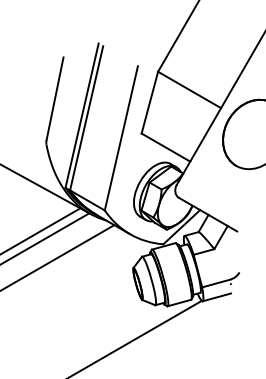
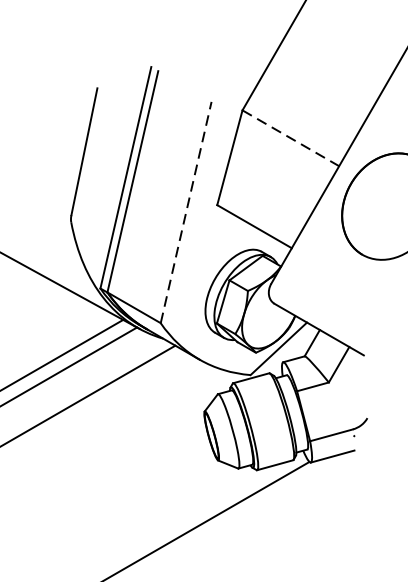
line: (190, 90) -> (292, 139), solid -> dashed
line: (121, 138) -> (186, 212), solid -> dashed

